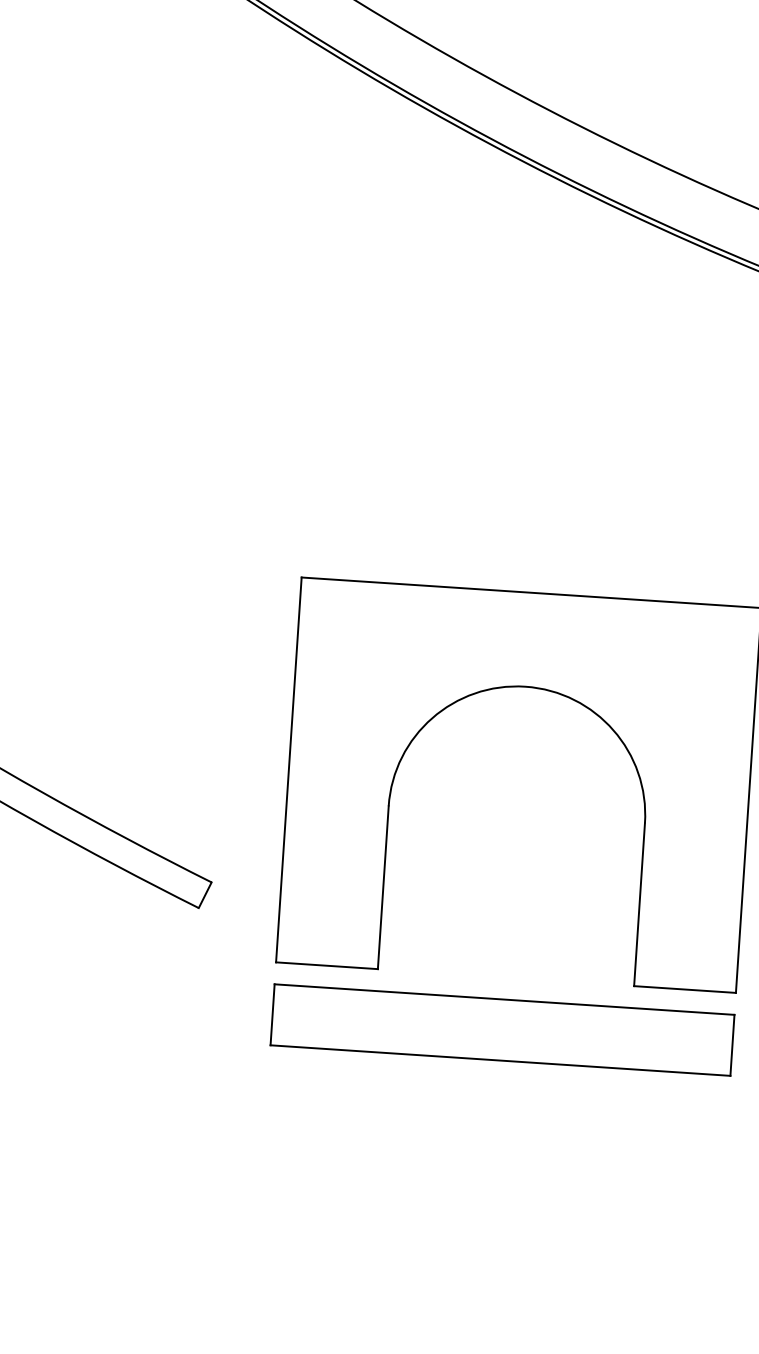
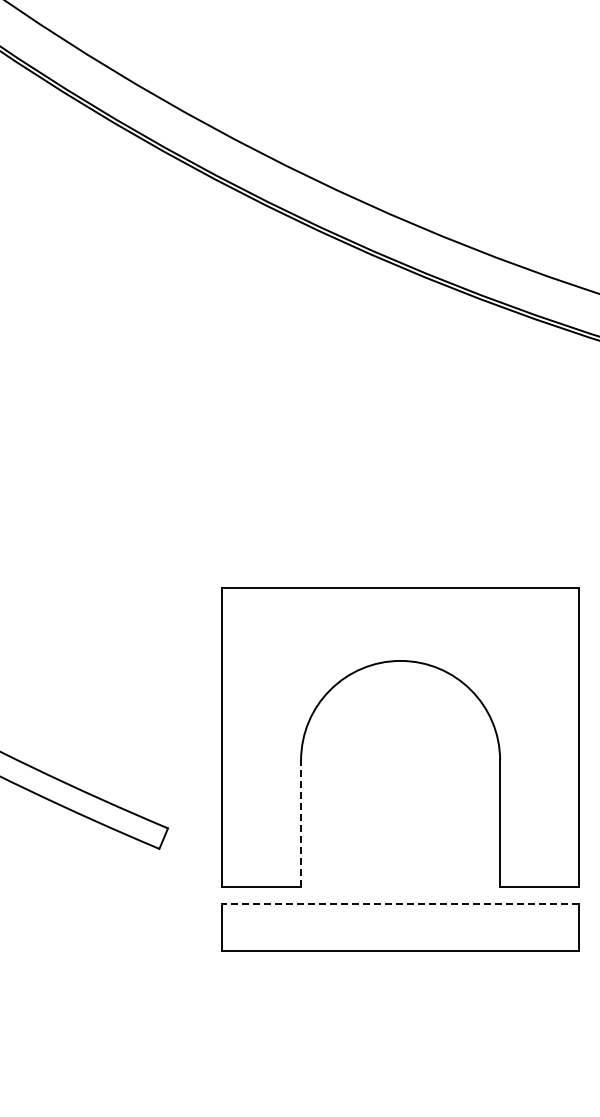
line: (383, 887) -> (301, 823), solid -> dashed
line: (504, 998) -> (400, 903), solid -> dashed

